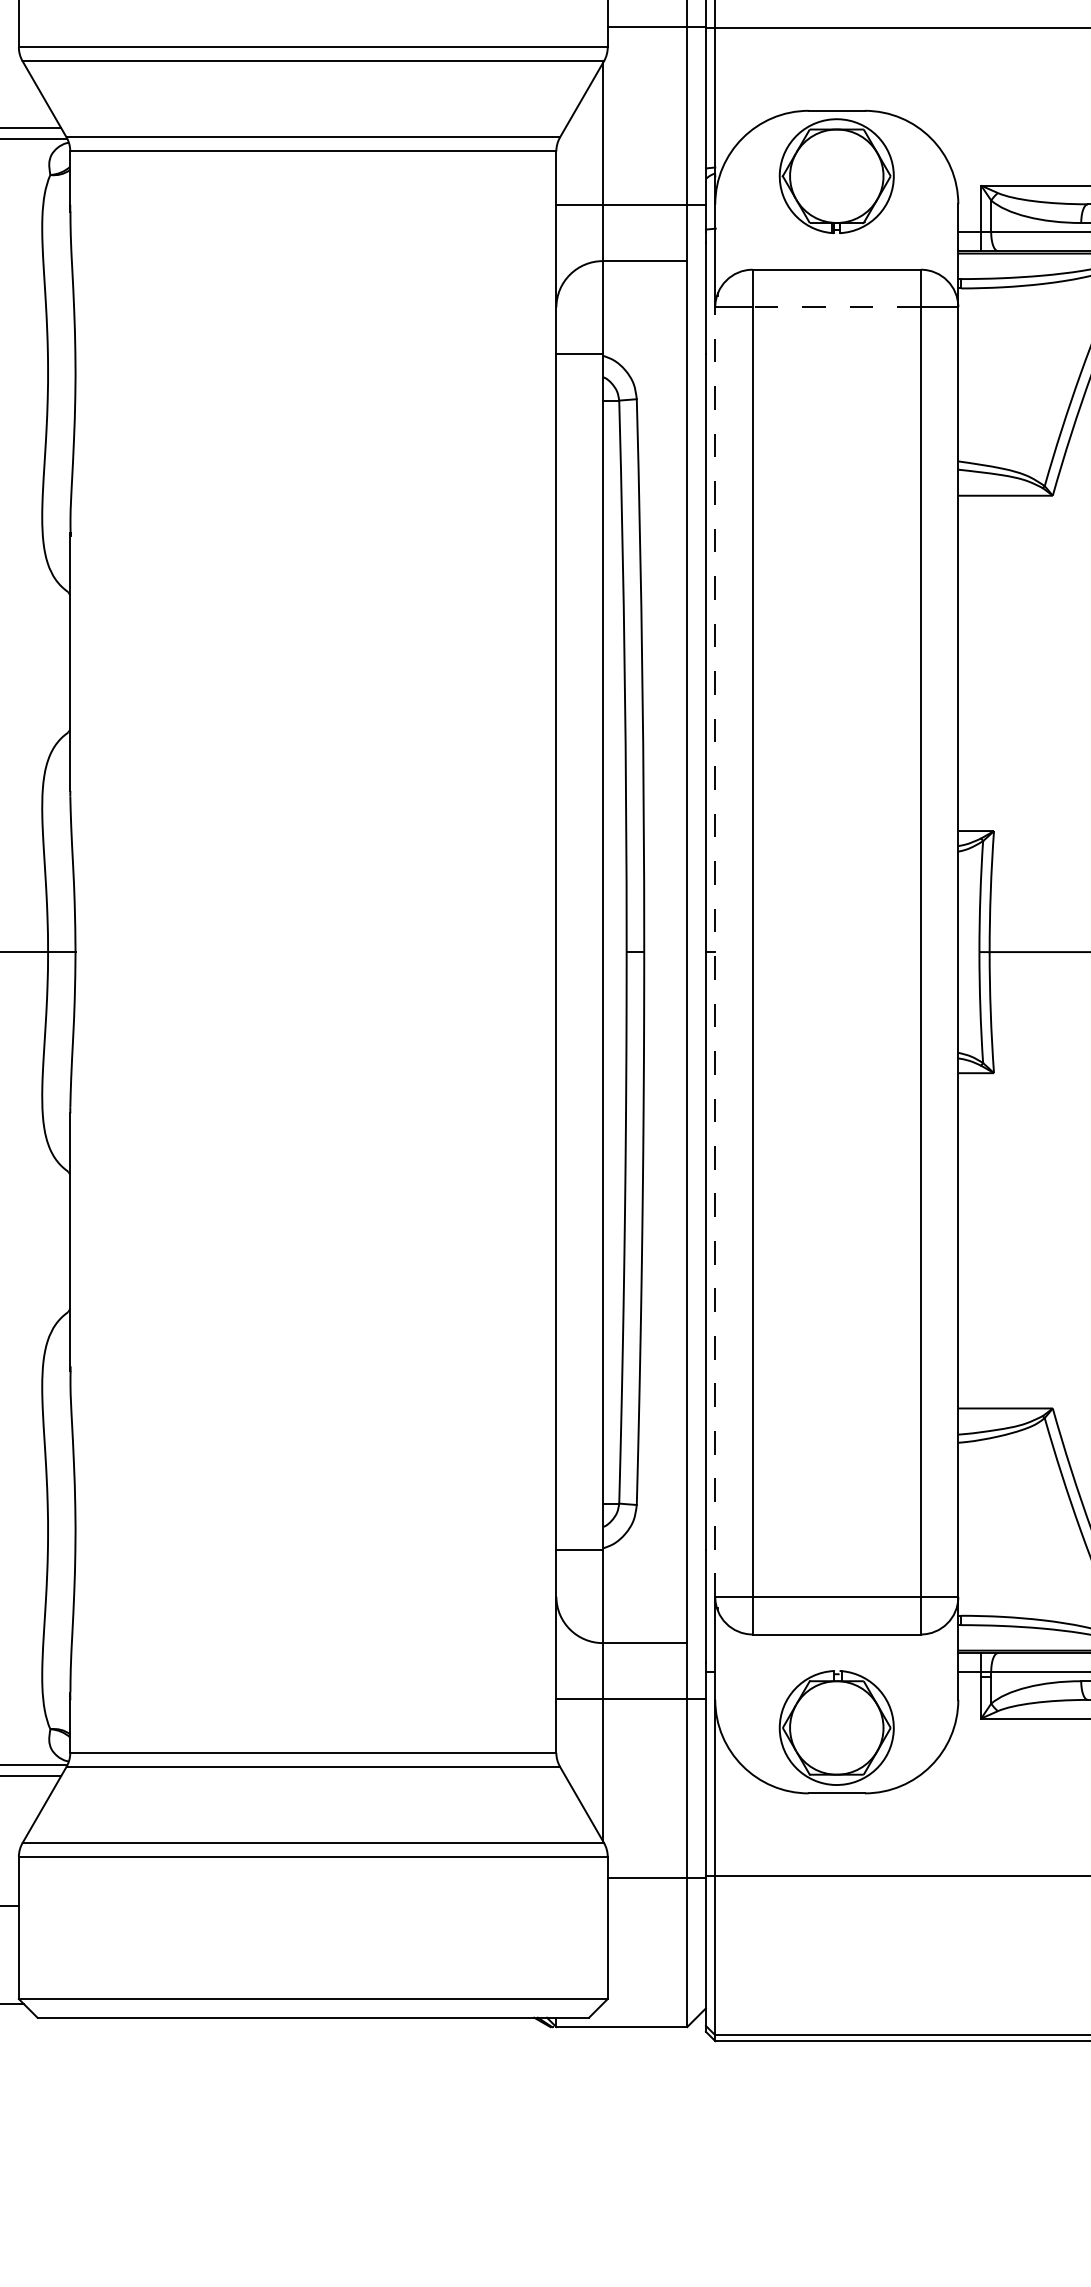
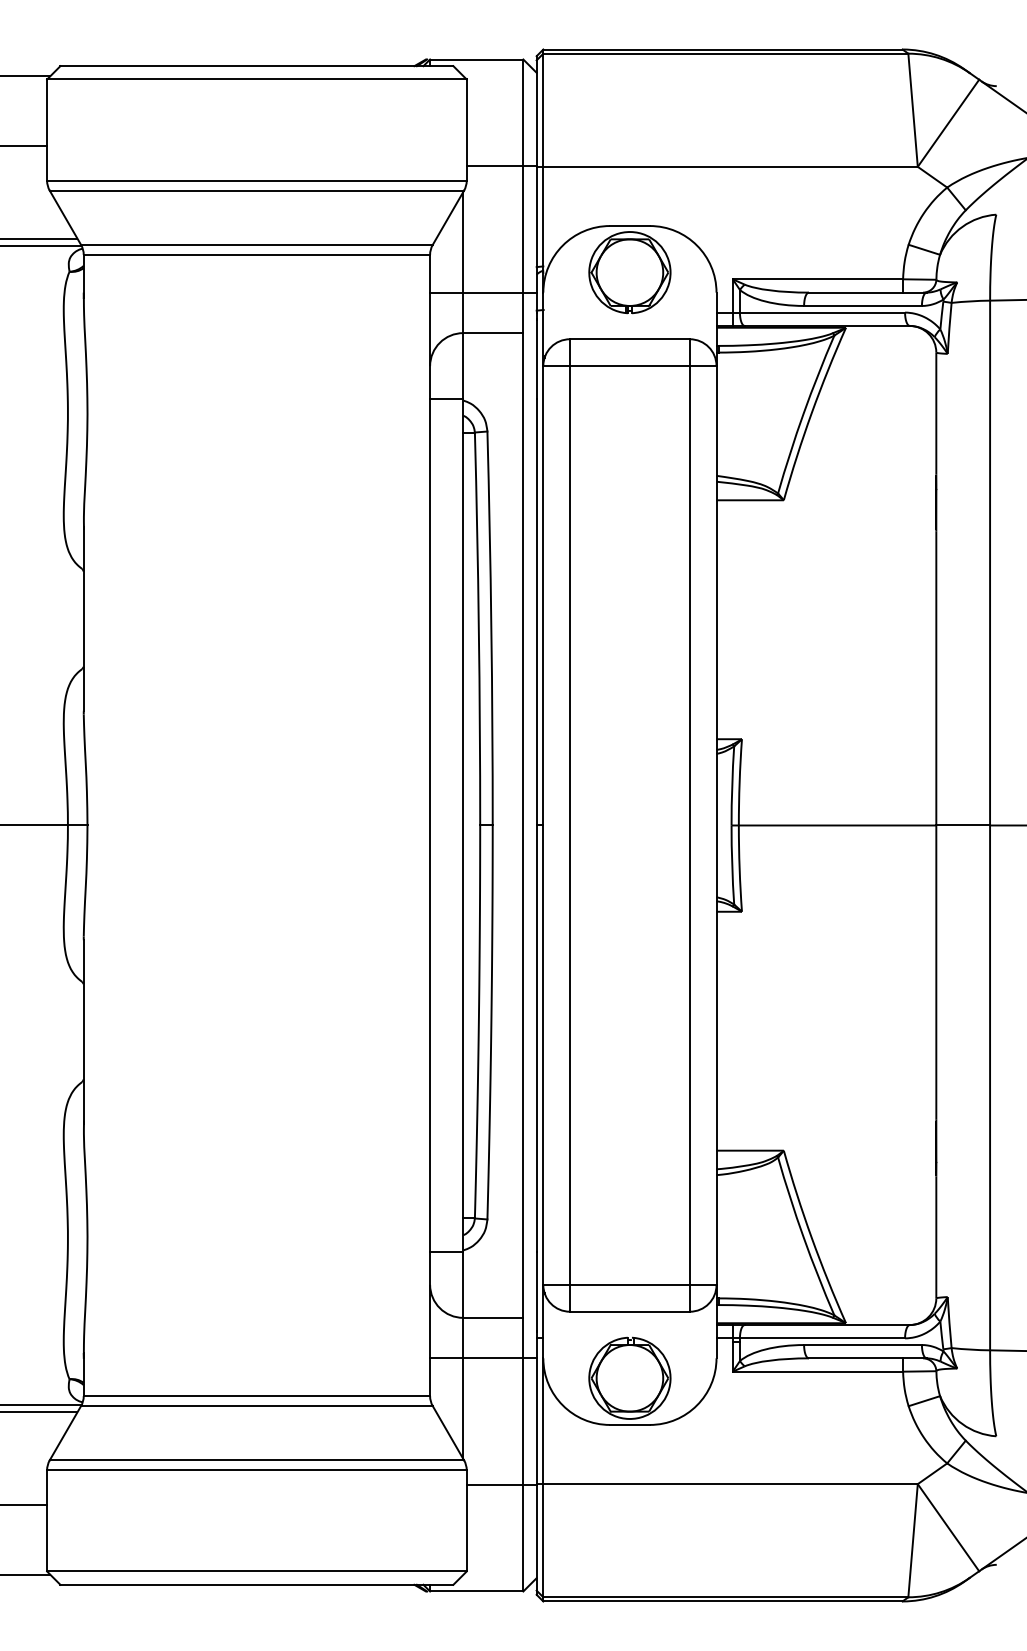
line: (836, 306) -> (629, 365), dashed -> solid
line: (715, 952) -> (543, 825), dashed -> solid

